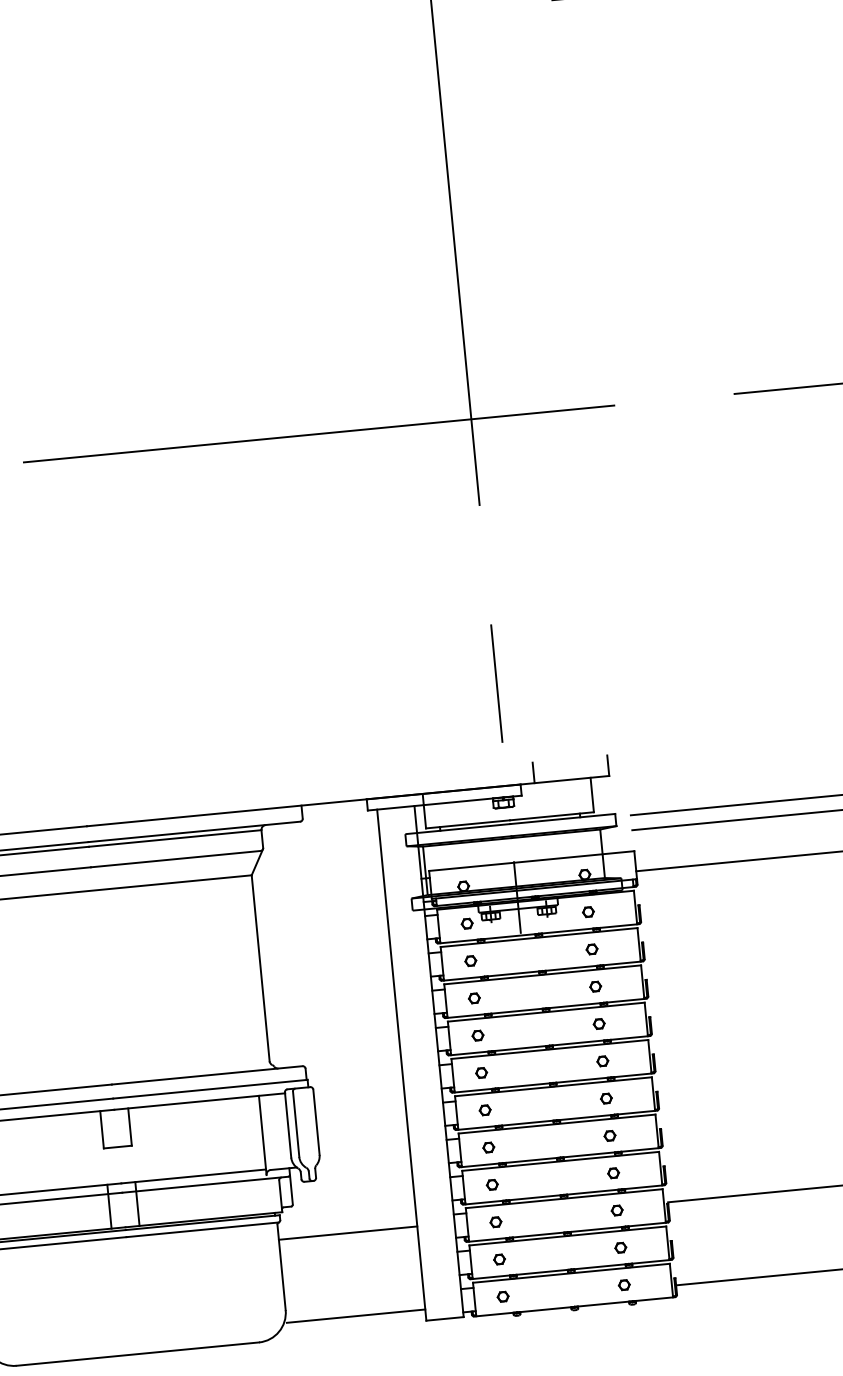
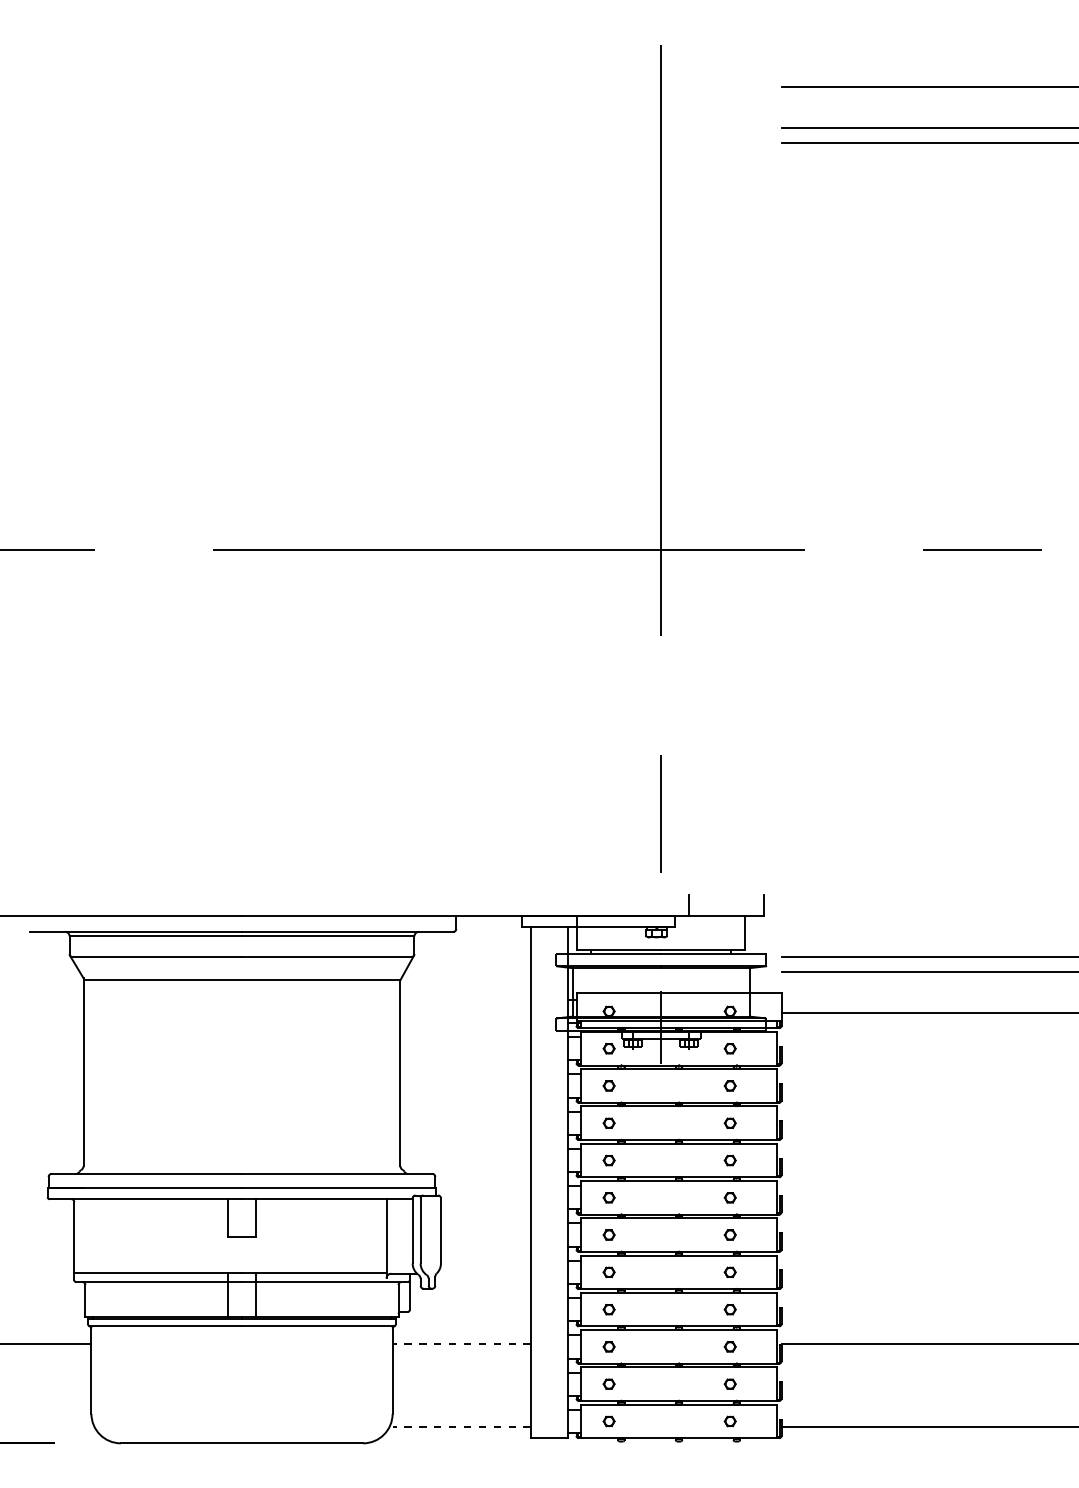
line: (347, 1233) -> (461, 1343), solid -> dashed
line: (355, 1316) -> (461, 1426), solid -> dashed

